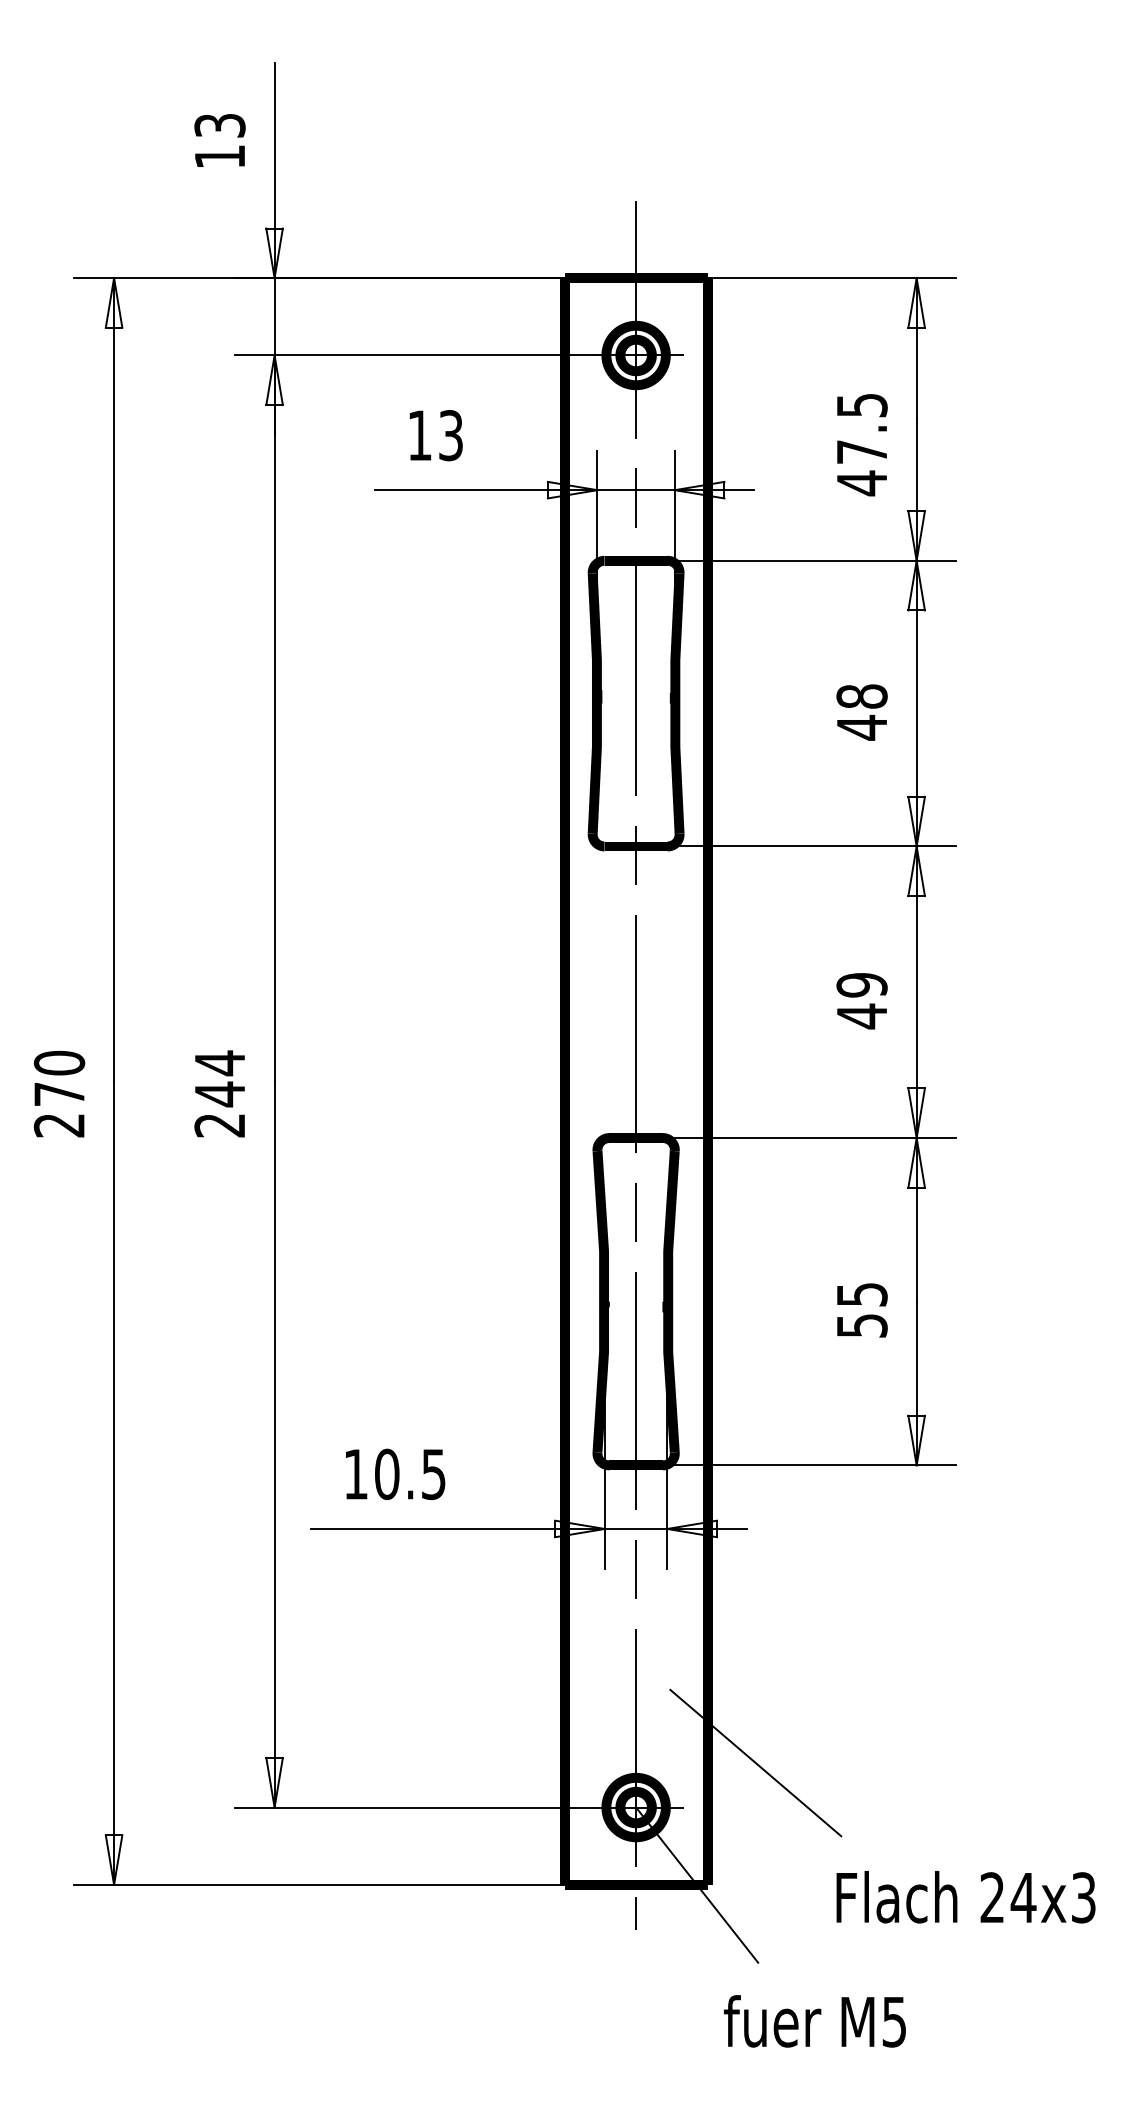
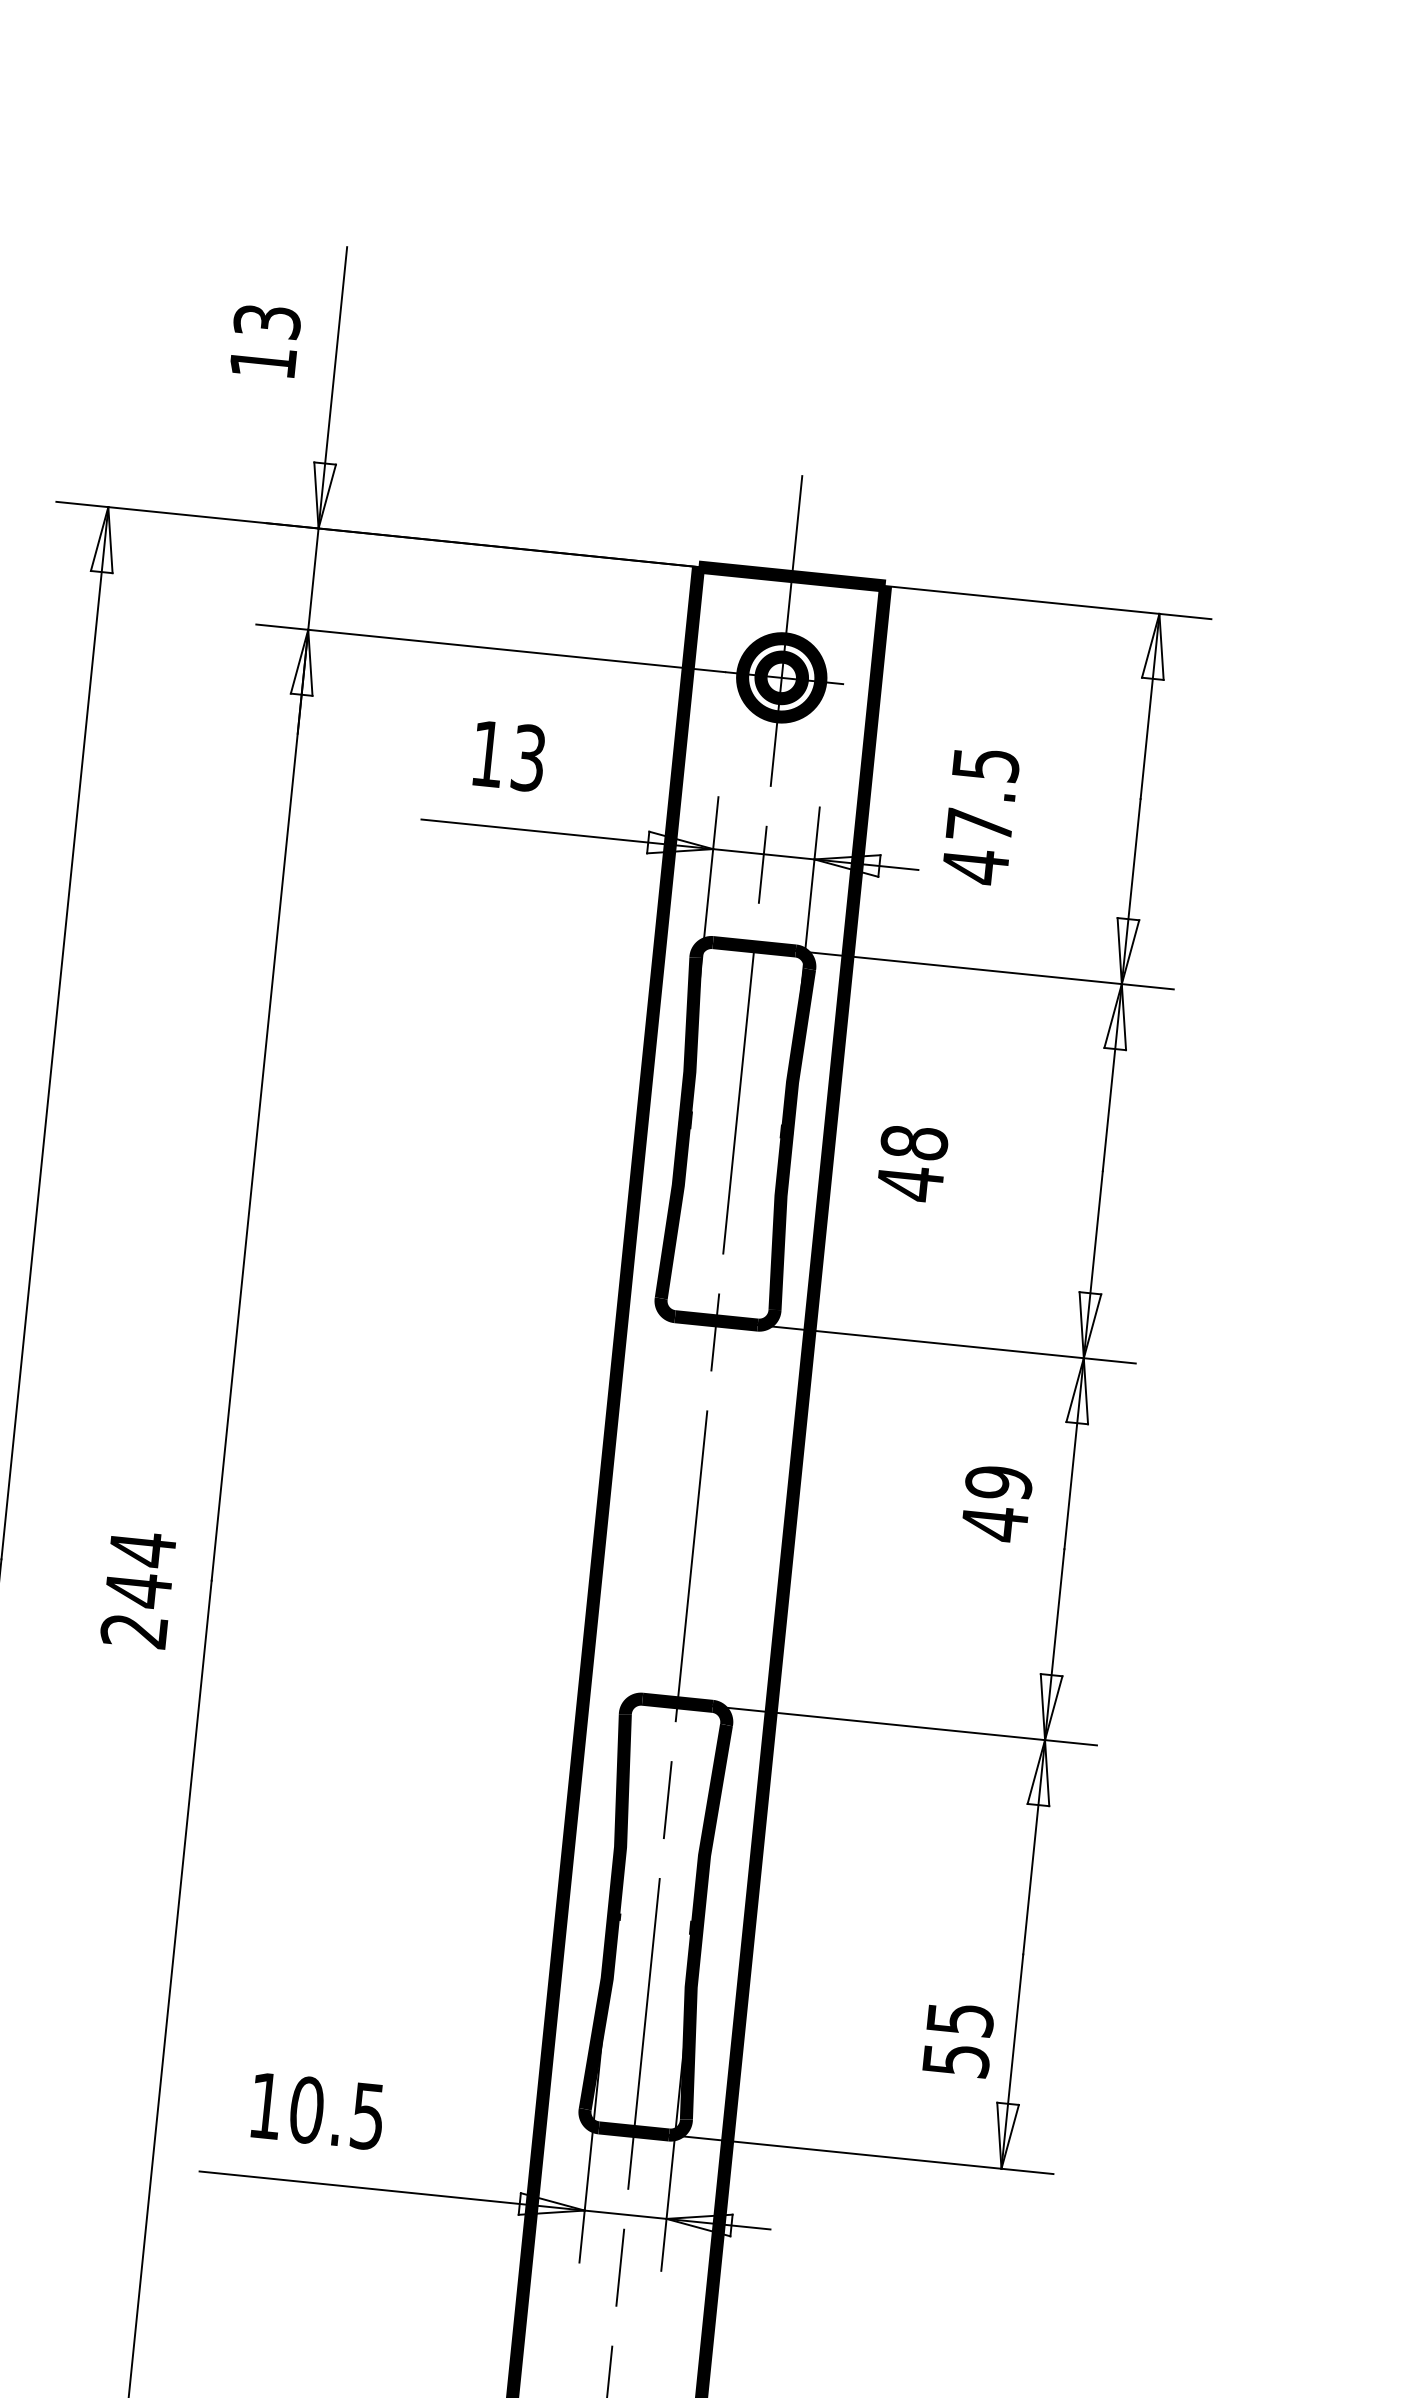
text: (862, 445) -> (981, 817), moved
text: (861, 712) -> (911, 1163), moved
text: (861, 1001) -> (996, 1504), moved
text: (862, 1310) -> (958, 2040), moved

